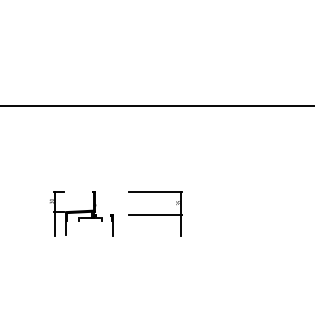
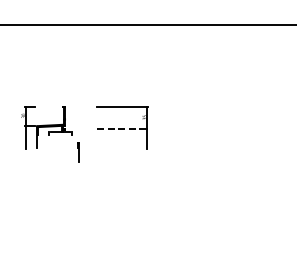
line: (156, 215) -> (123, 129), solid -> dashed
line: (112, 225) -> (78, 152), moved

